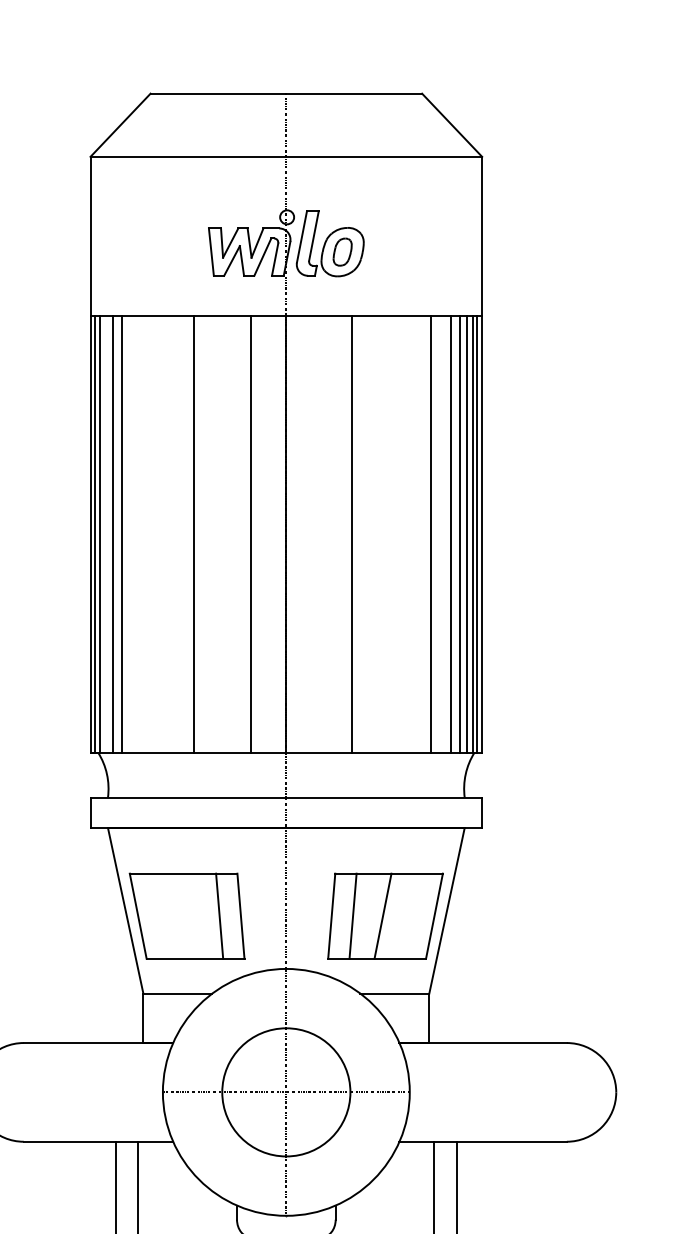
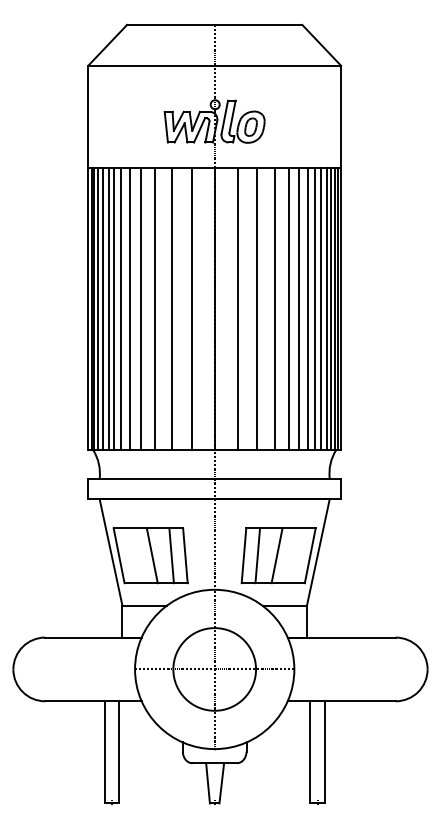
line: (106, 534) -> (98, 309), added
line: (131, 534) -> (114, 309), added
line: (141, 534) -> (121, 309), added
line: (154, 534) -> (129, 309), added
line: (171, 534) -> (140, 309), added
line: (220, 534) -> (172, 309), added
line: (321, 534) -> (237, 309), added
line: (379, 534) -> (274, 309), added
line: (400, 534) -> (288, 309), added
line: (417, 534) -> (299, 309), added
line: (442, 534) -> (315, 309), added
line: (188, 915) -> (151, 555), added

